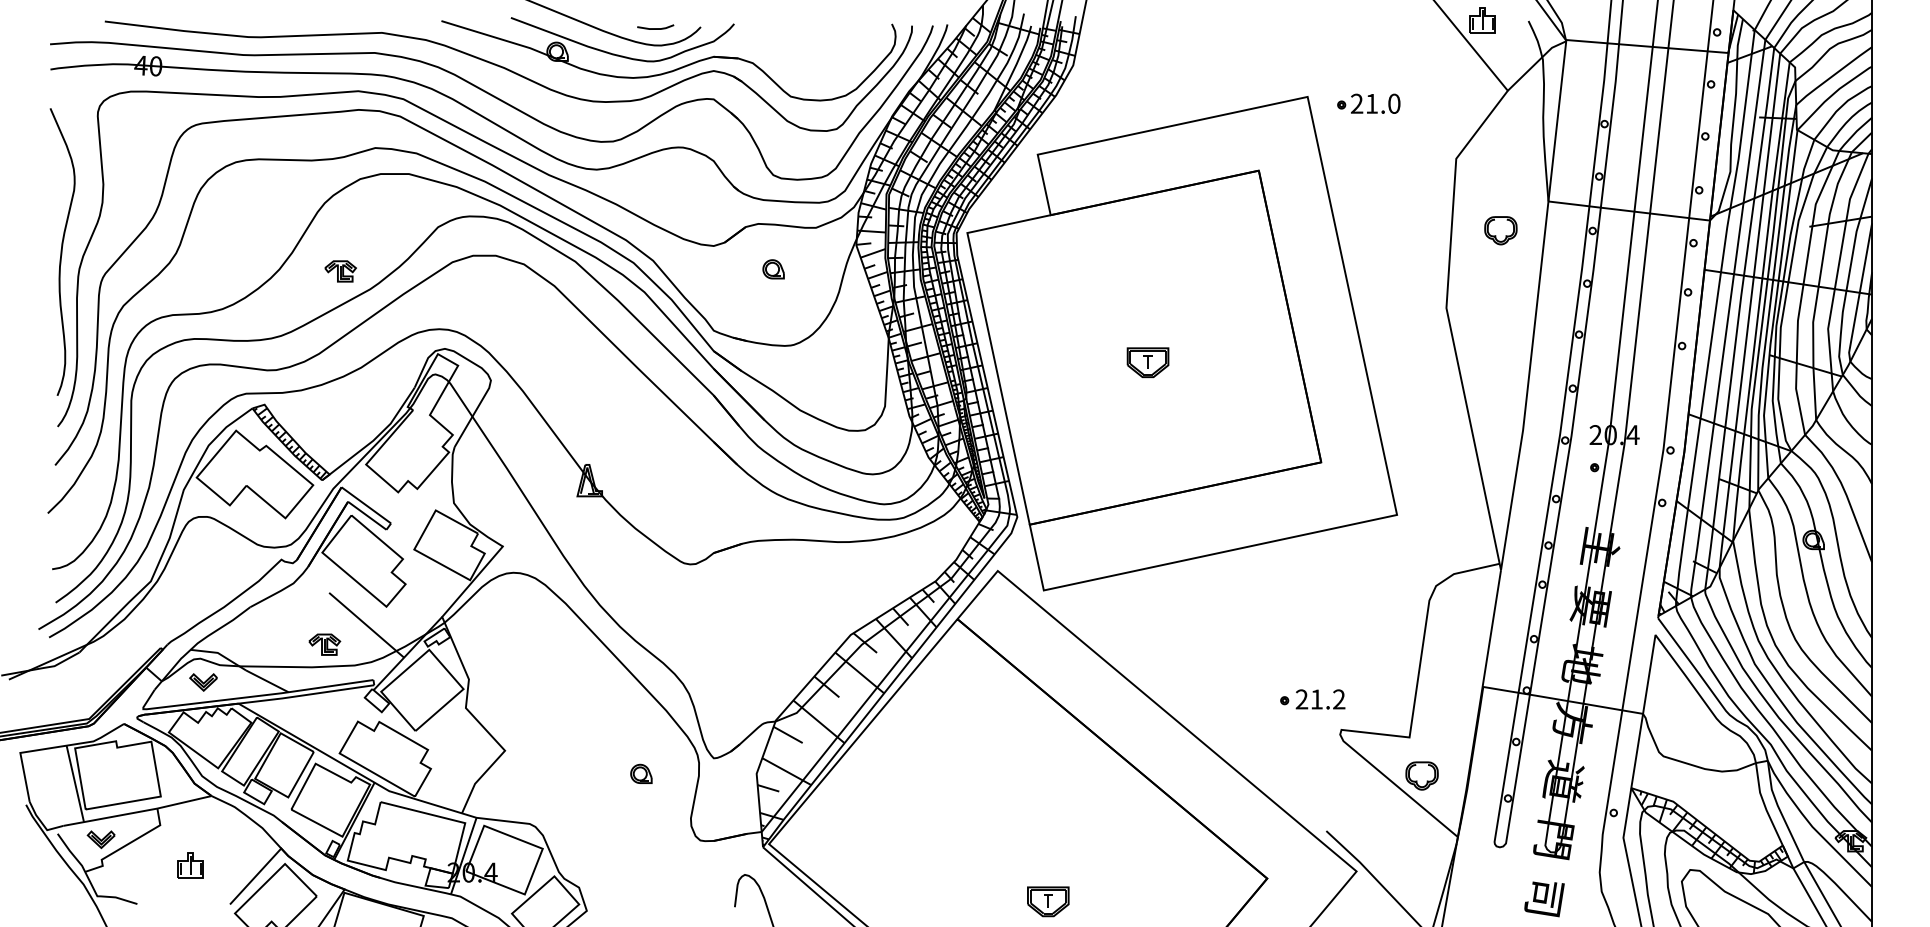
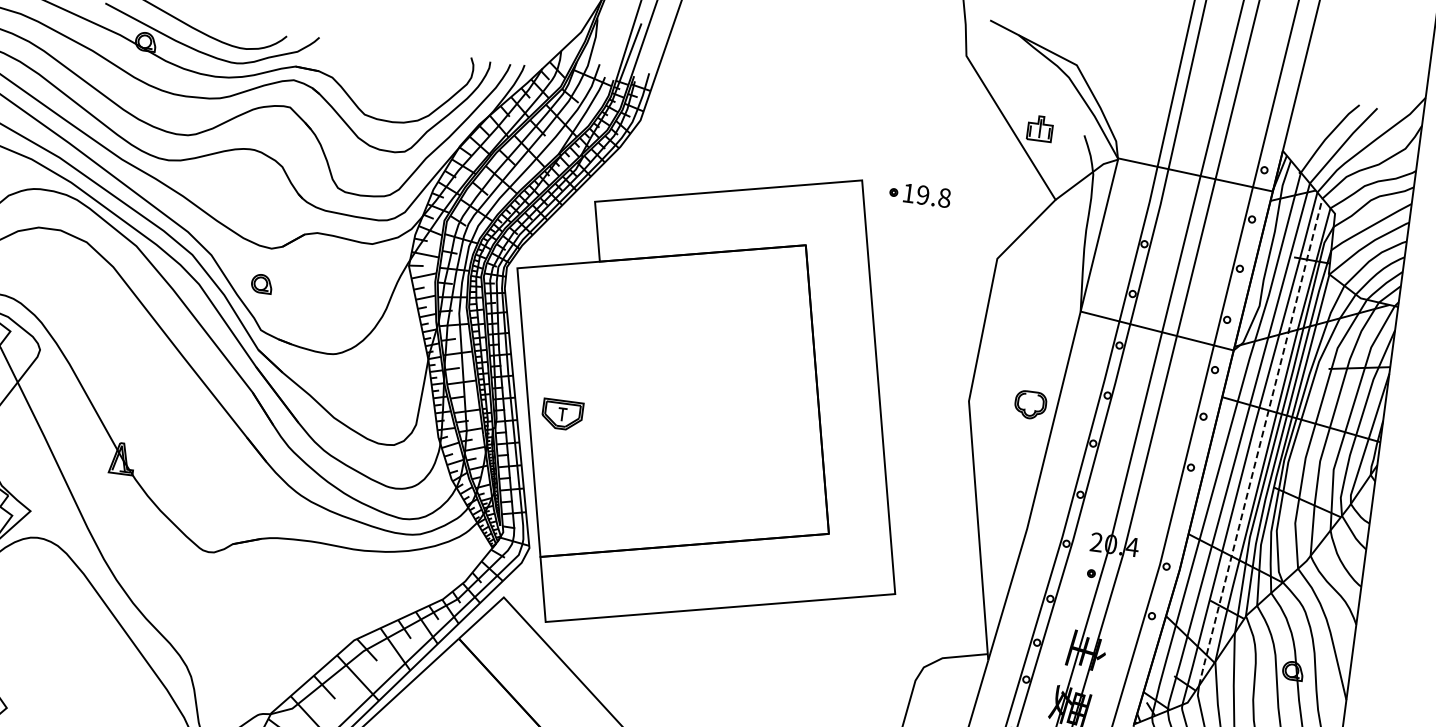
line: (655, 28) -> (243, 31), removed
text: (1375, 103) -> (926, 195), 21.0 -> 19.8
part: (1500, 230) -> (1030, 404), moved
part: (773, 269) -> (261, 284), moved
line: (1749, 311) -> (1260, 442), solid -> dashed
part: (1147, 362) -> (561, 414), moved

